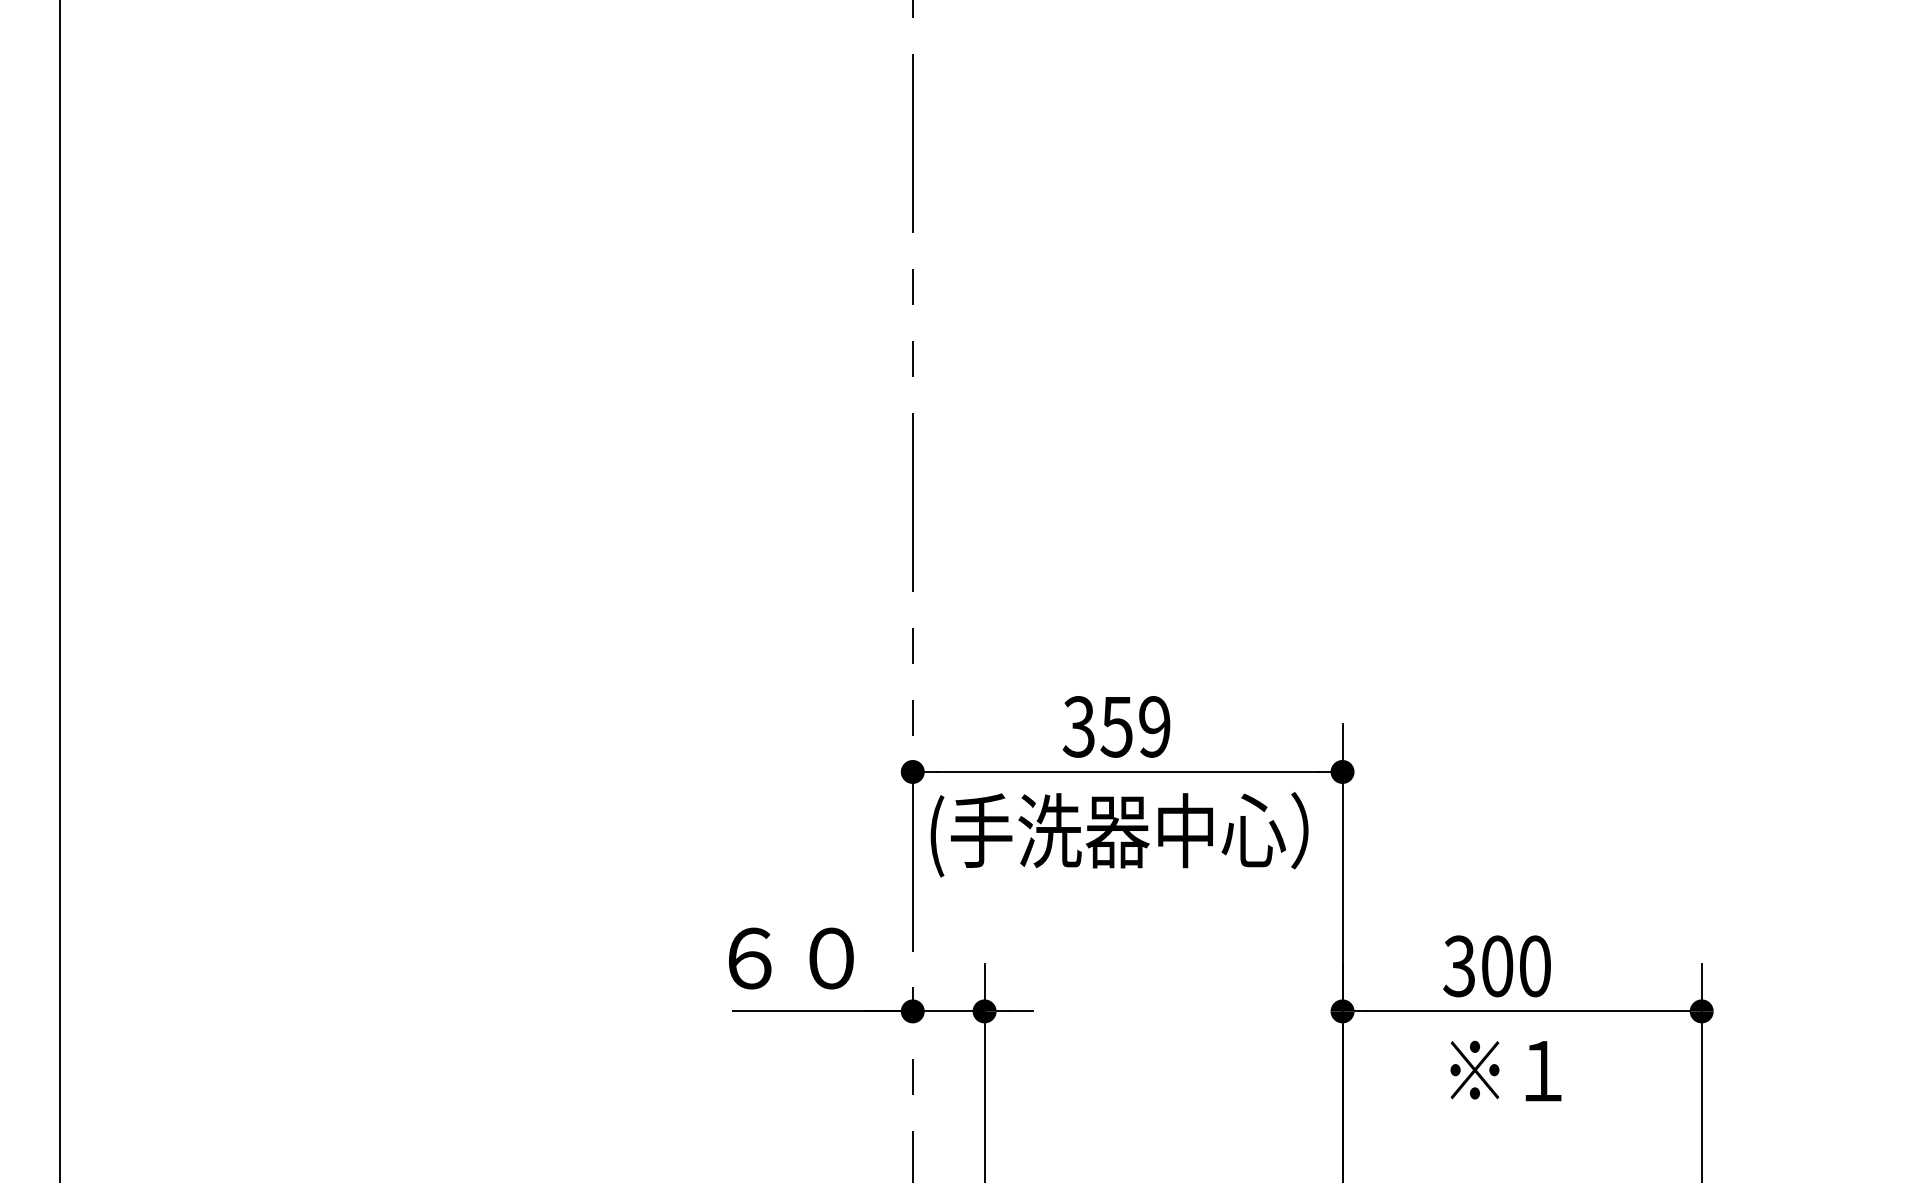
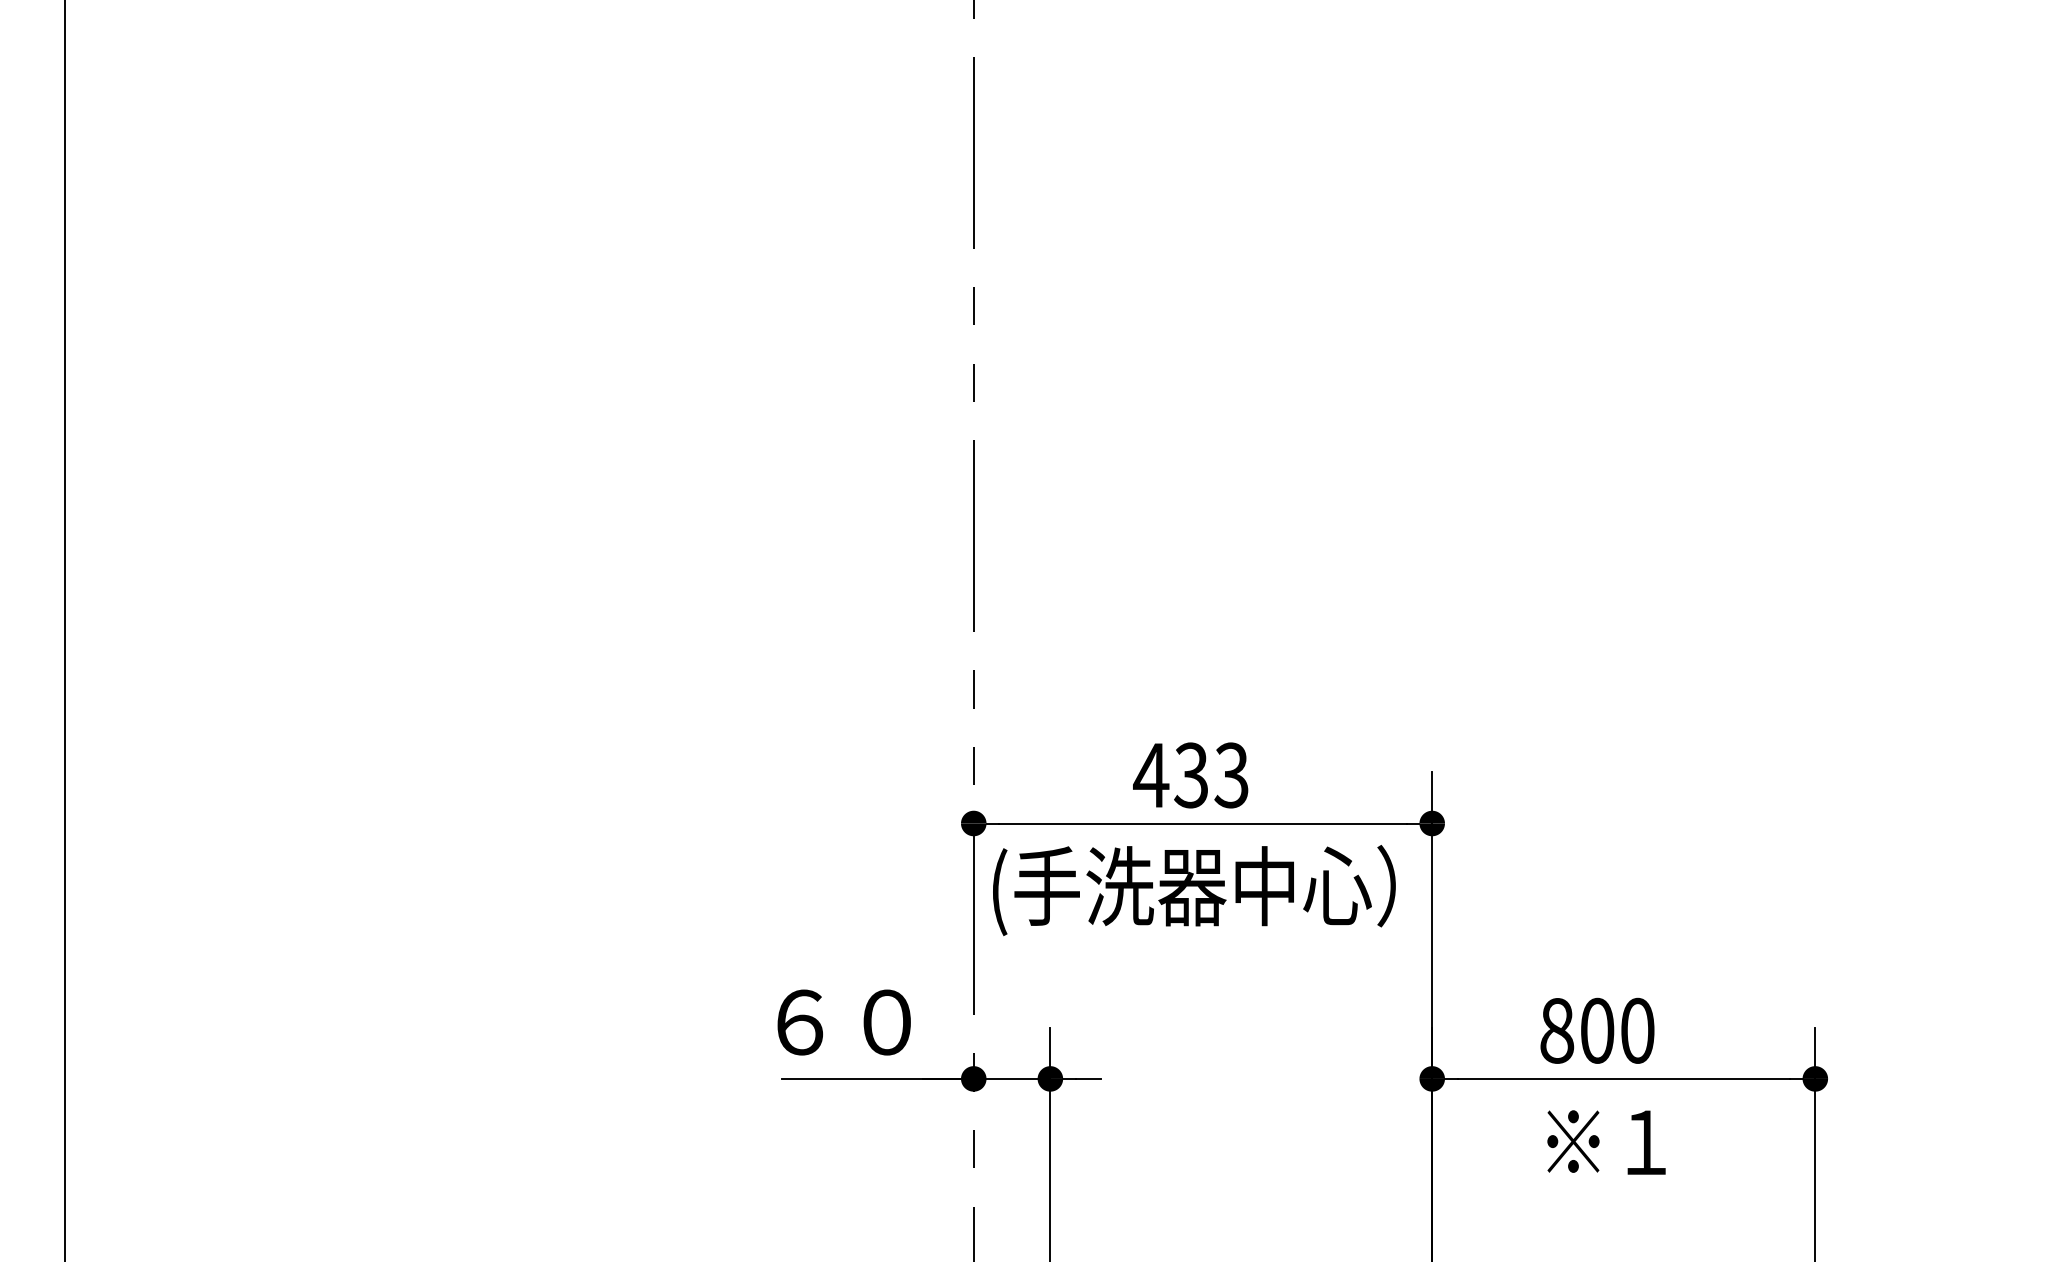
text: (1116, 726) -> (1191, 775), 359 -> 433
text: (1459, 966) -> (1556, 1031), 300 -> 800

